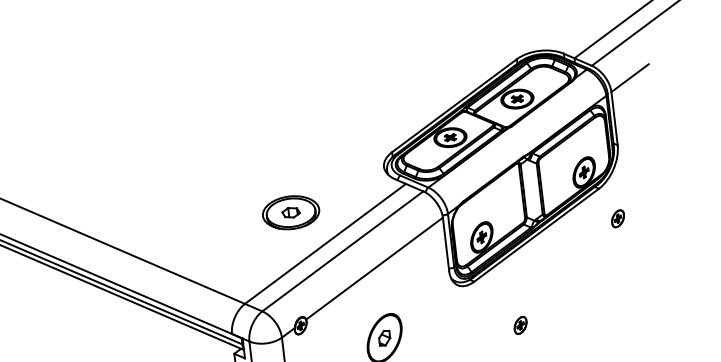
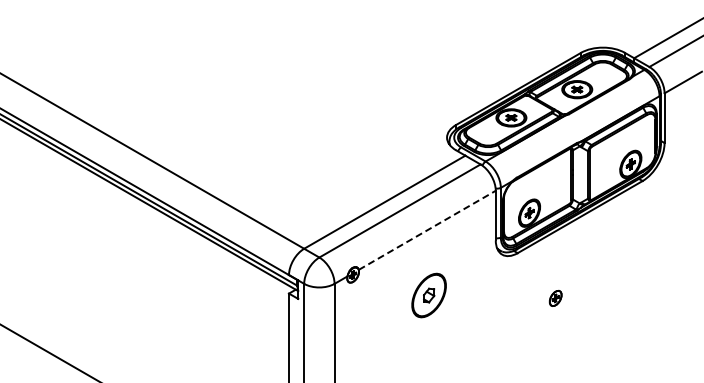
part: (291, 212) -> (356, 169), removed
part: (617, 218) -> (656, 210), removed
line: (374, 268) -> (427, 230), solid -> dashed

